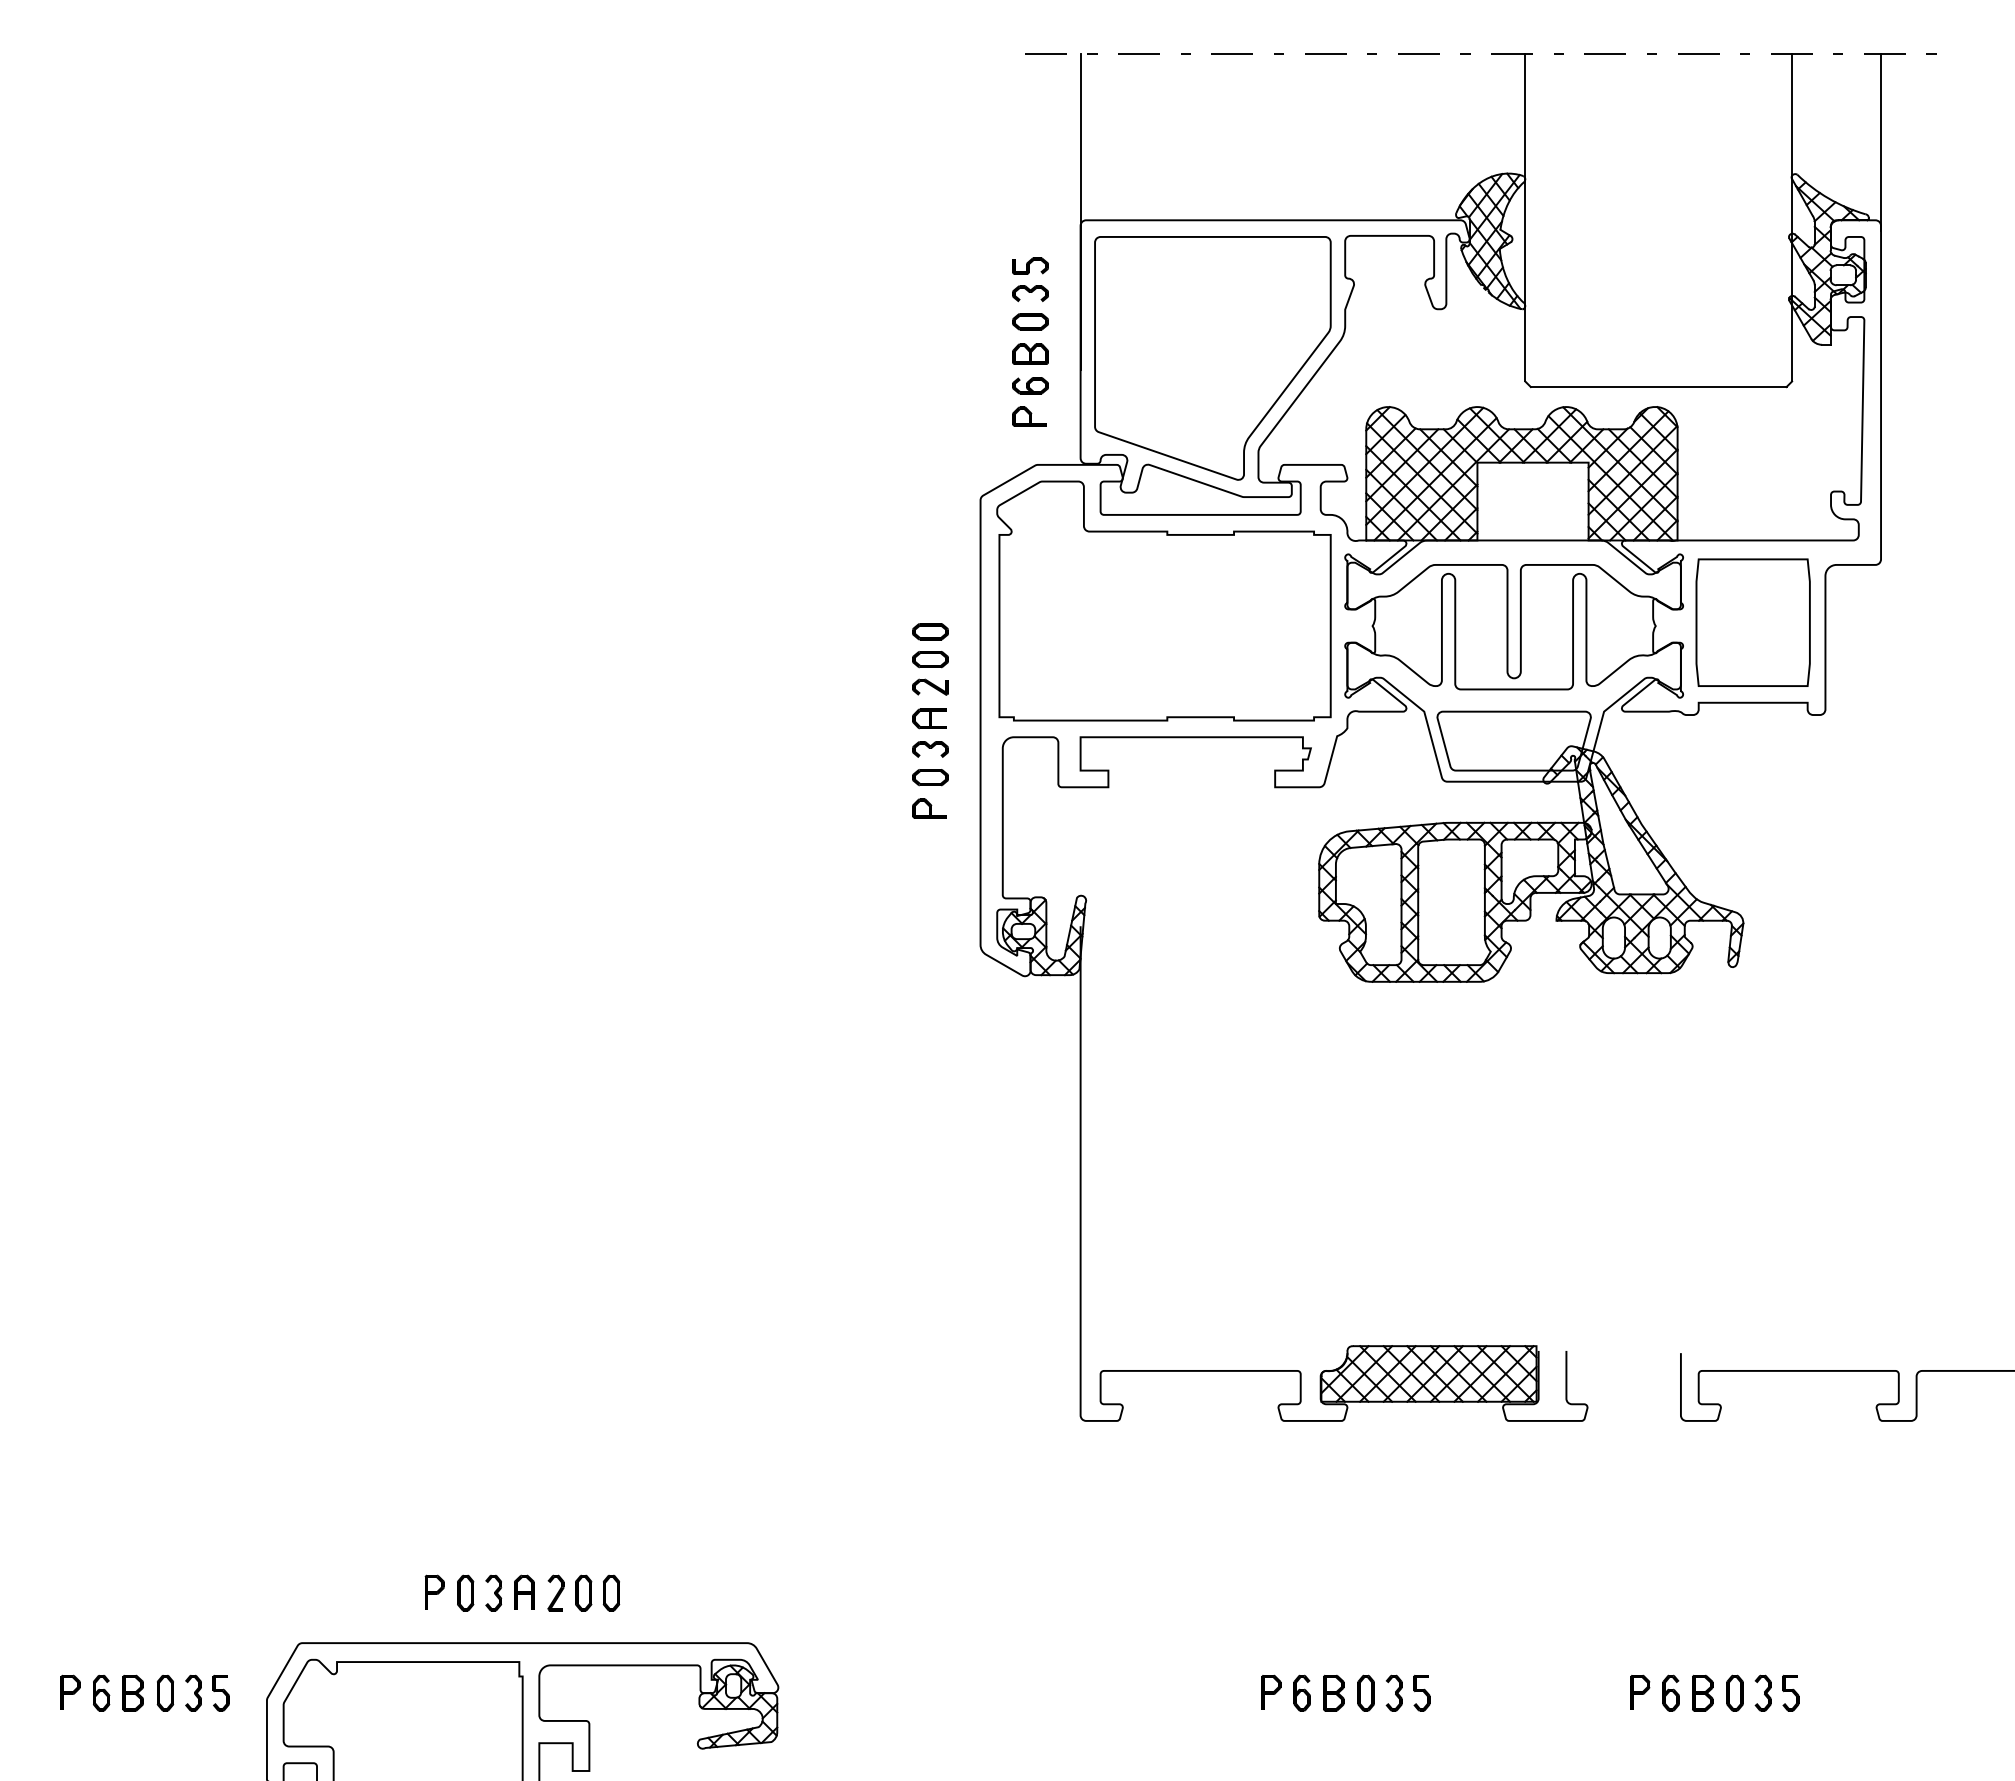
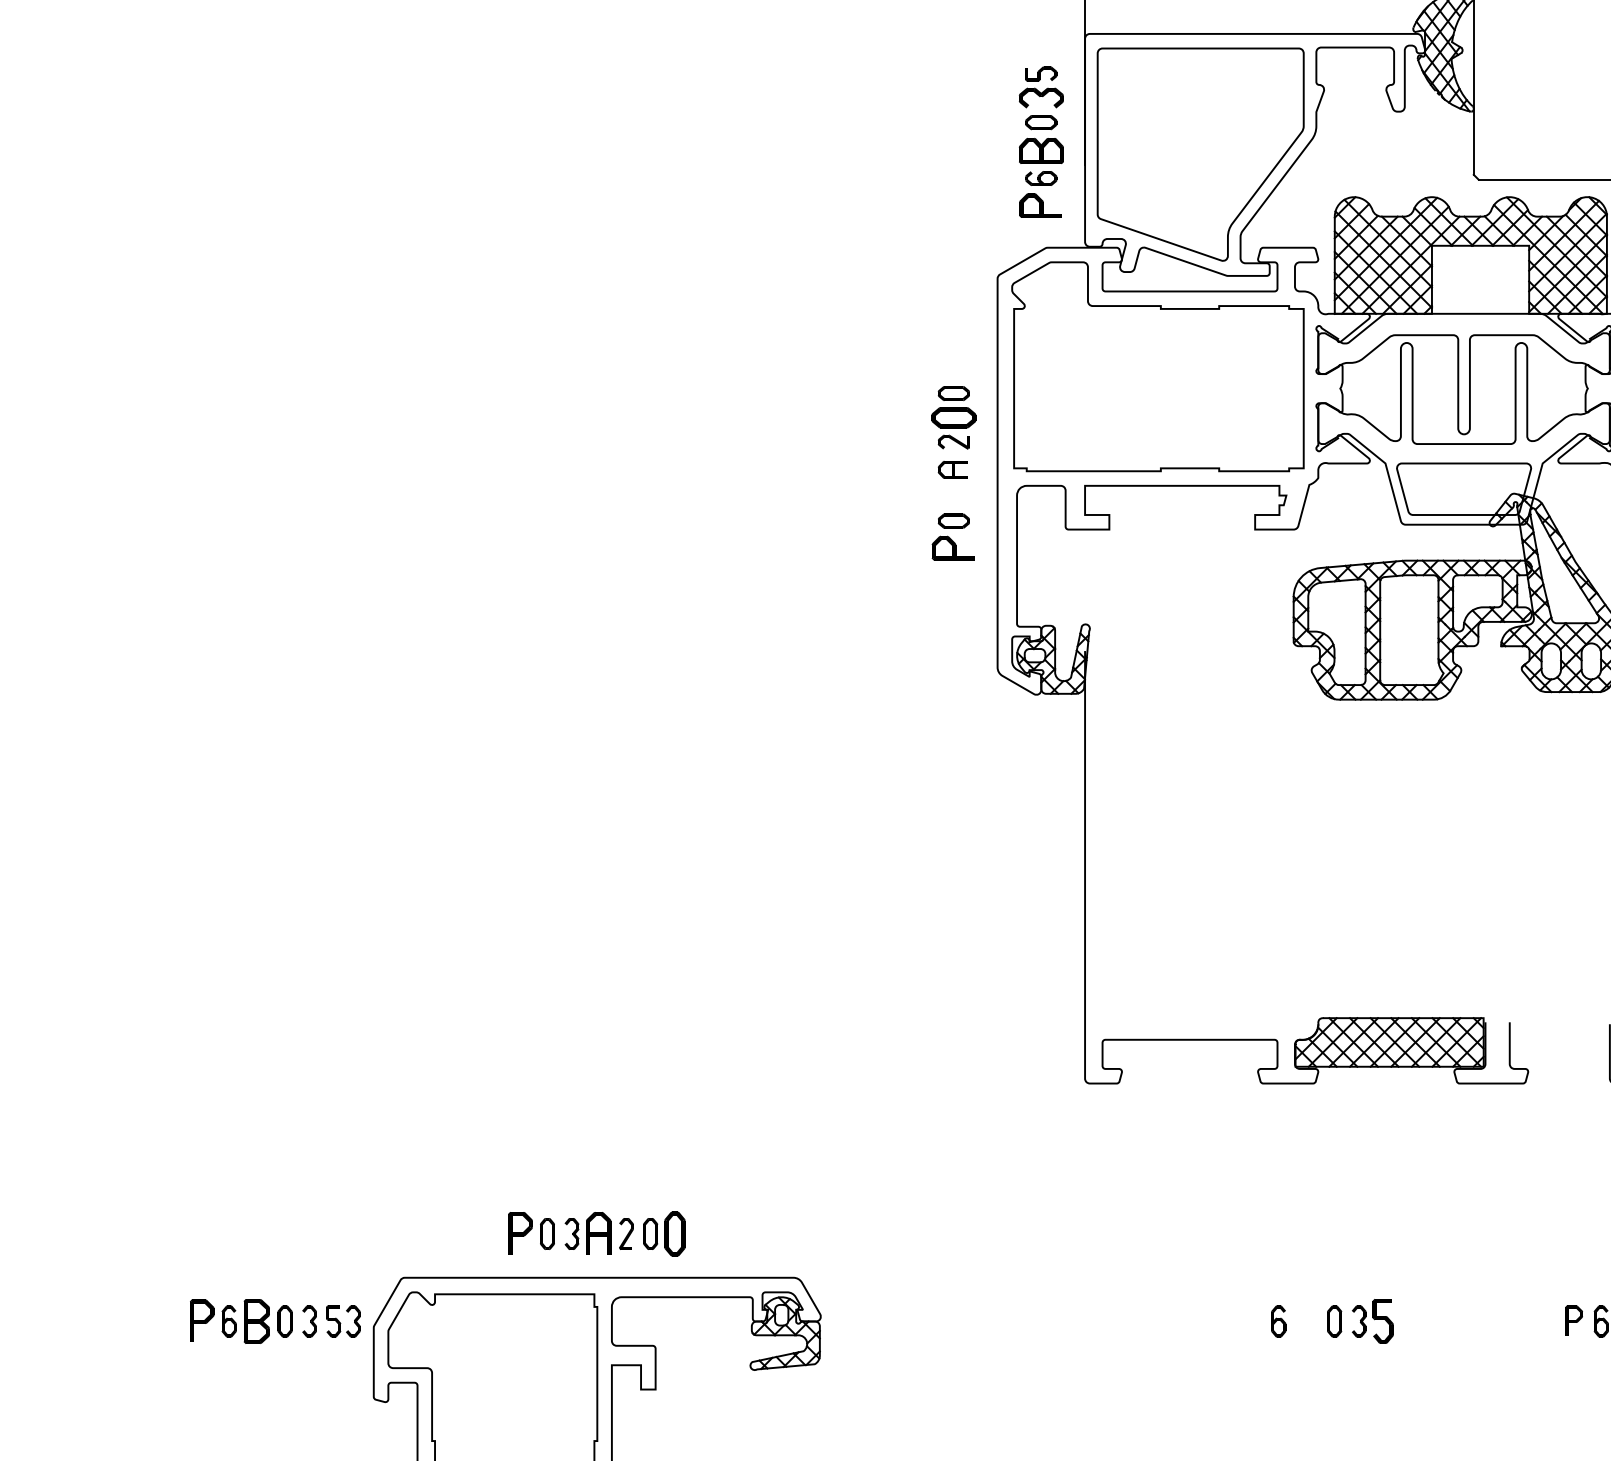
part: (1030, 293) -> (1041, 97), size x1.4
part: (1030, 353) -> (1041, 150), size x1.4
part: (1029, 416) -> (1040, 205), size x1.4
part: (930, 659) -> (953, 417), size x1.4
part: (930, 749) -> (953, 496), removed
part: (929, 808) -> (952, 548), size x1.4
part: (434, 1591) -> (520, 1232), size x1.4
part: (524, 1591) -> (598, 1232), size x1.4
part: (611, 1592) -> (674, 1233), size x1.4
part: (70, 1691) -> (202, 1320), size x1.4
part: (1271, 1691) -> (1251, 1320), removed
part: (132, 1692) -> (256, 1320), size x1.4
part: (243, 1692) -> (353, 1320), added
part: (1333, 1692) -> (1306, 1320), removed
part: (1421, 1693) -> (1383, 1321), size x1.4

